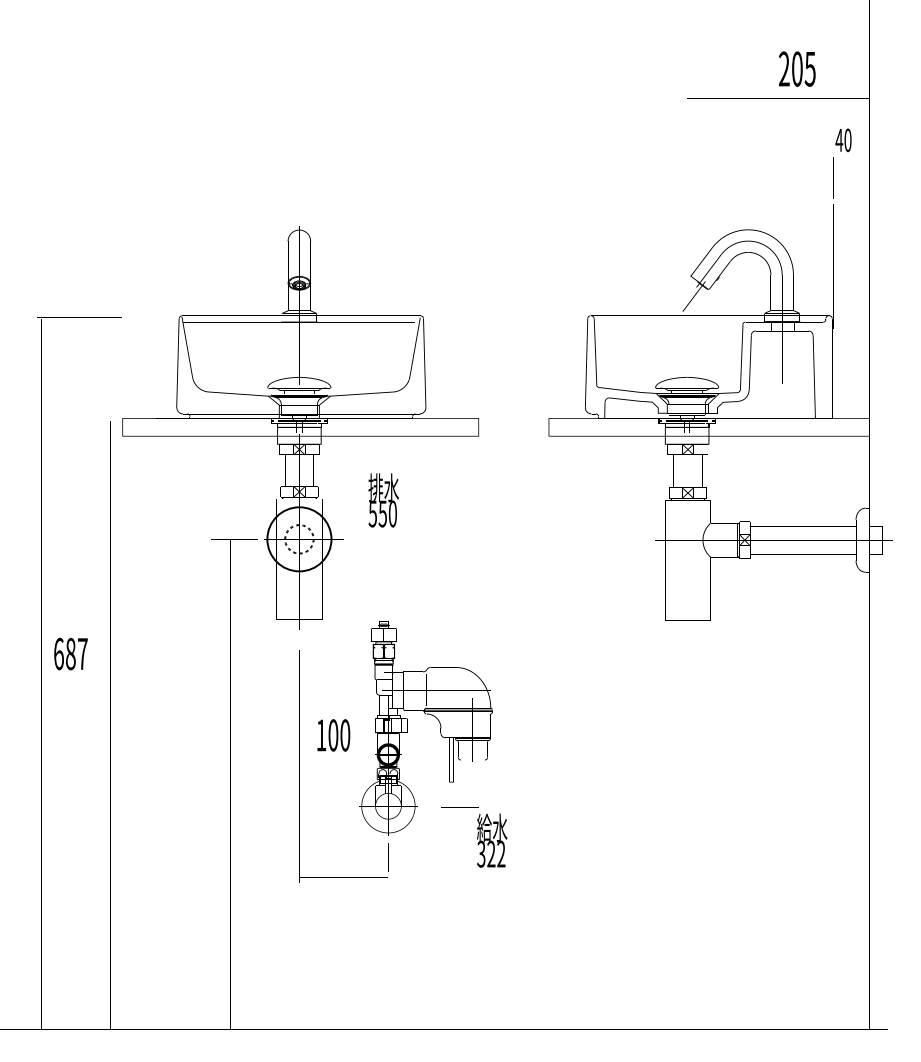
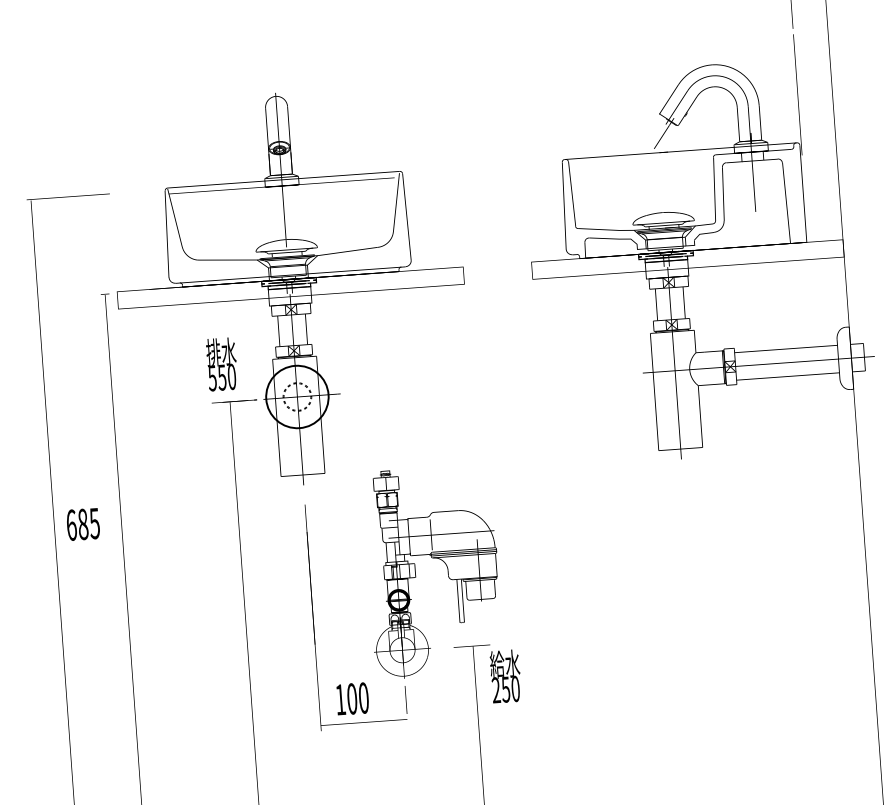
text: (383, 500) -> (221, 364), moved
text: (82, 654) -> (94, 524), 687 -> 685
text: (333, 735) -> (352, 699), moved
text: (491, 853) -> (505, 688), 322 -> 250

